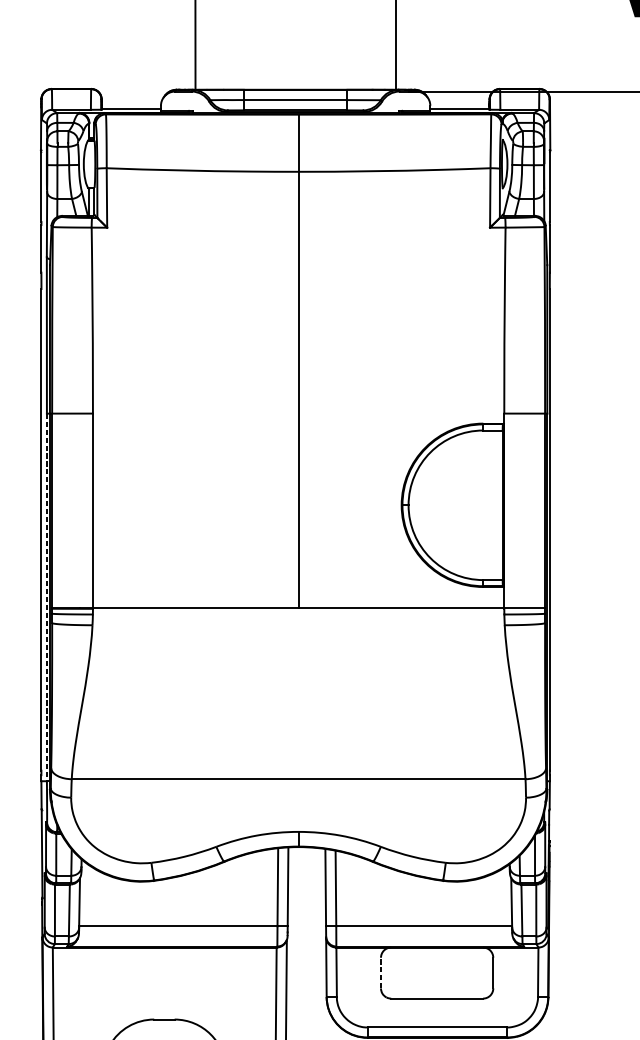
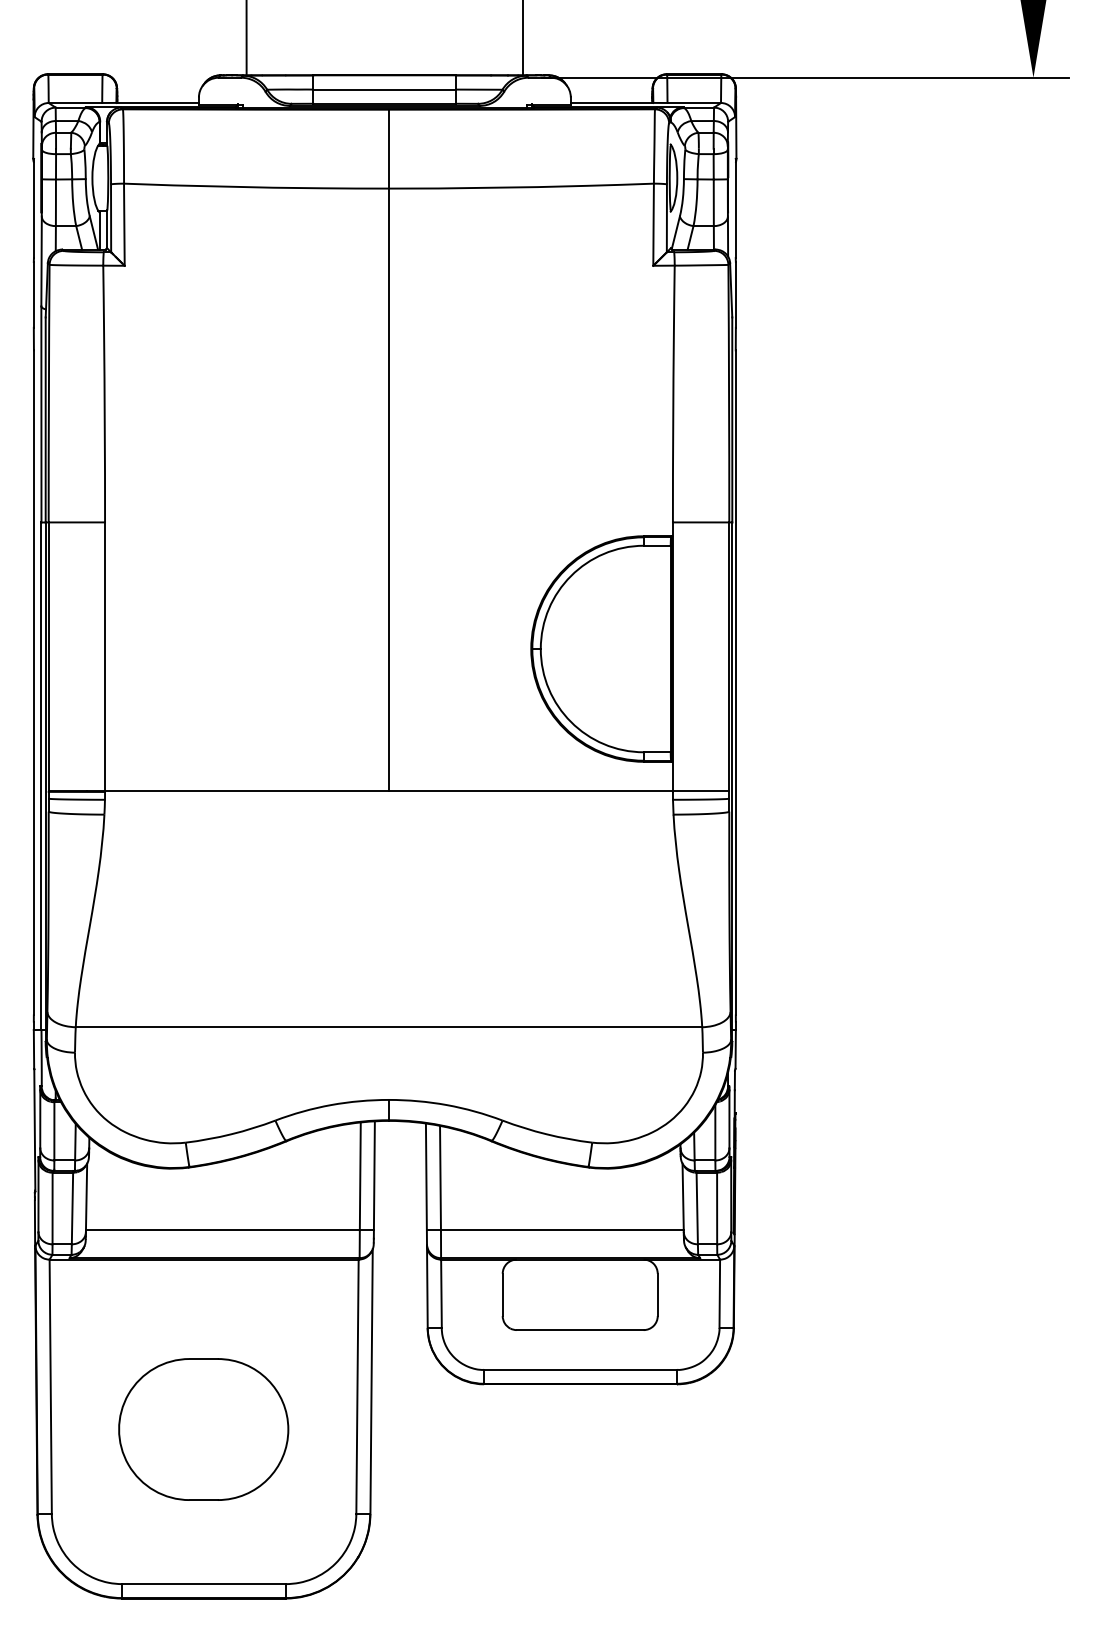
line: (46, 597) -> (41, 776), dashed -> solid
line: (380, 972) -> (502, 1294), dashed -> solid

